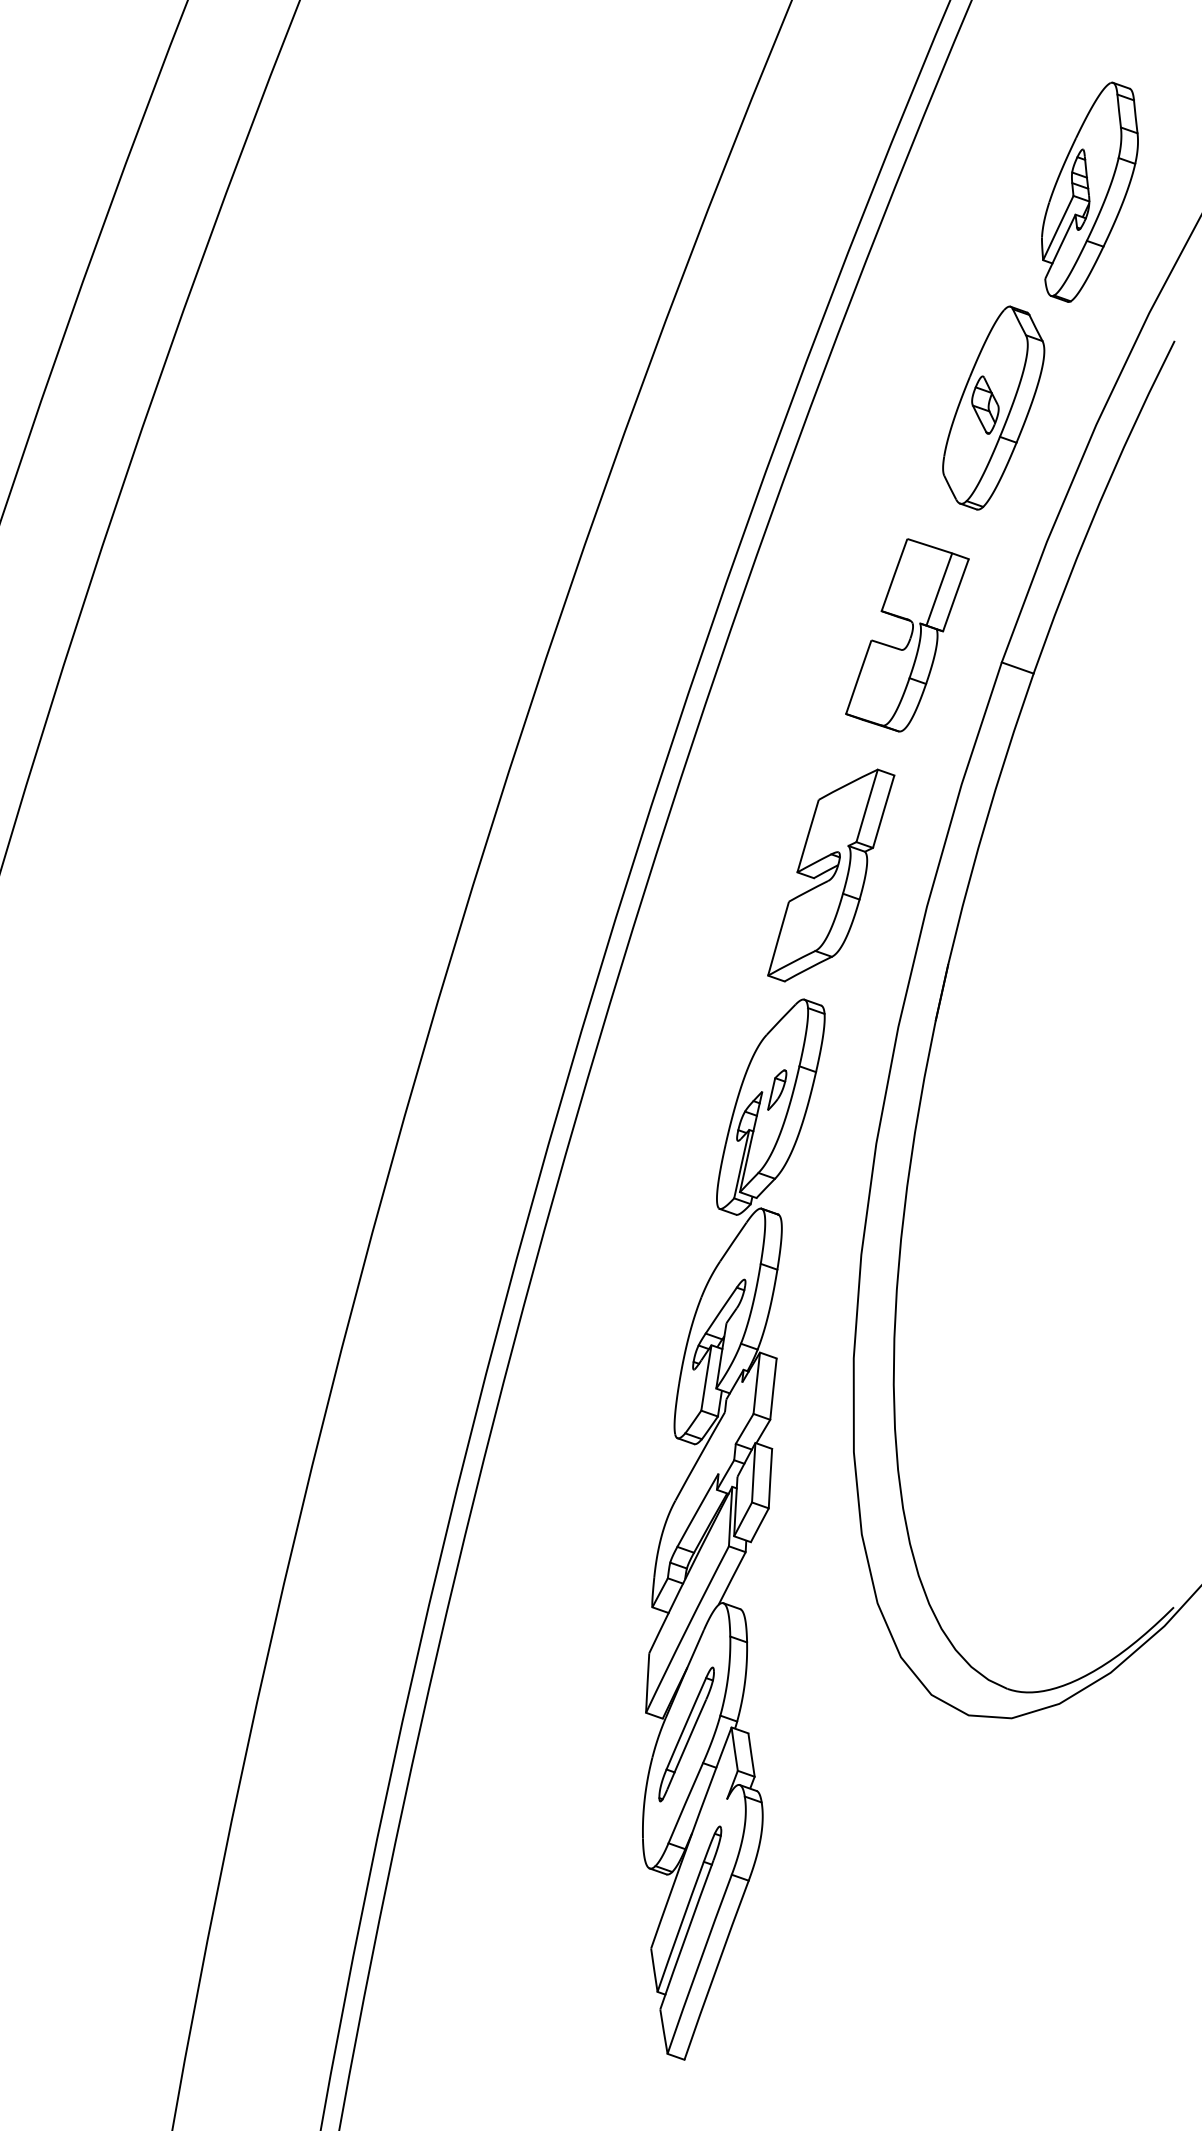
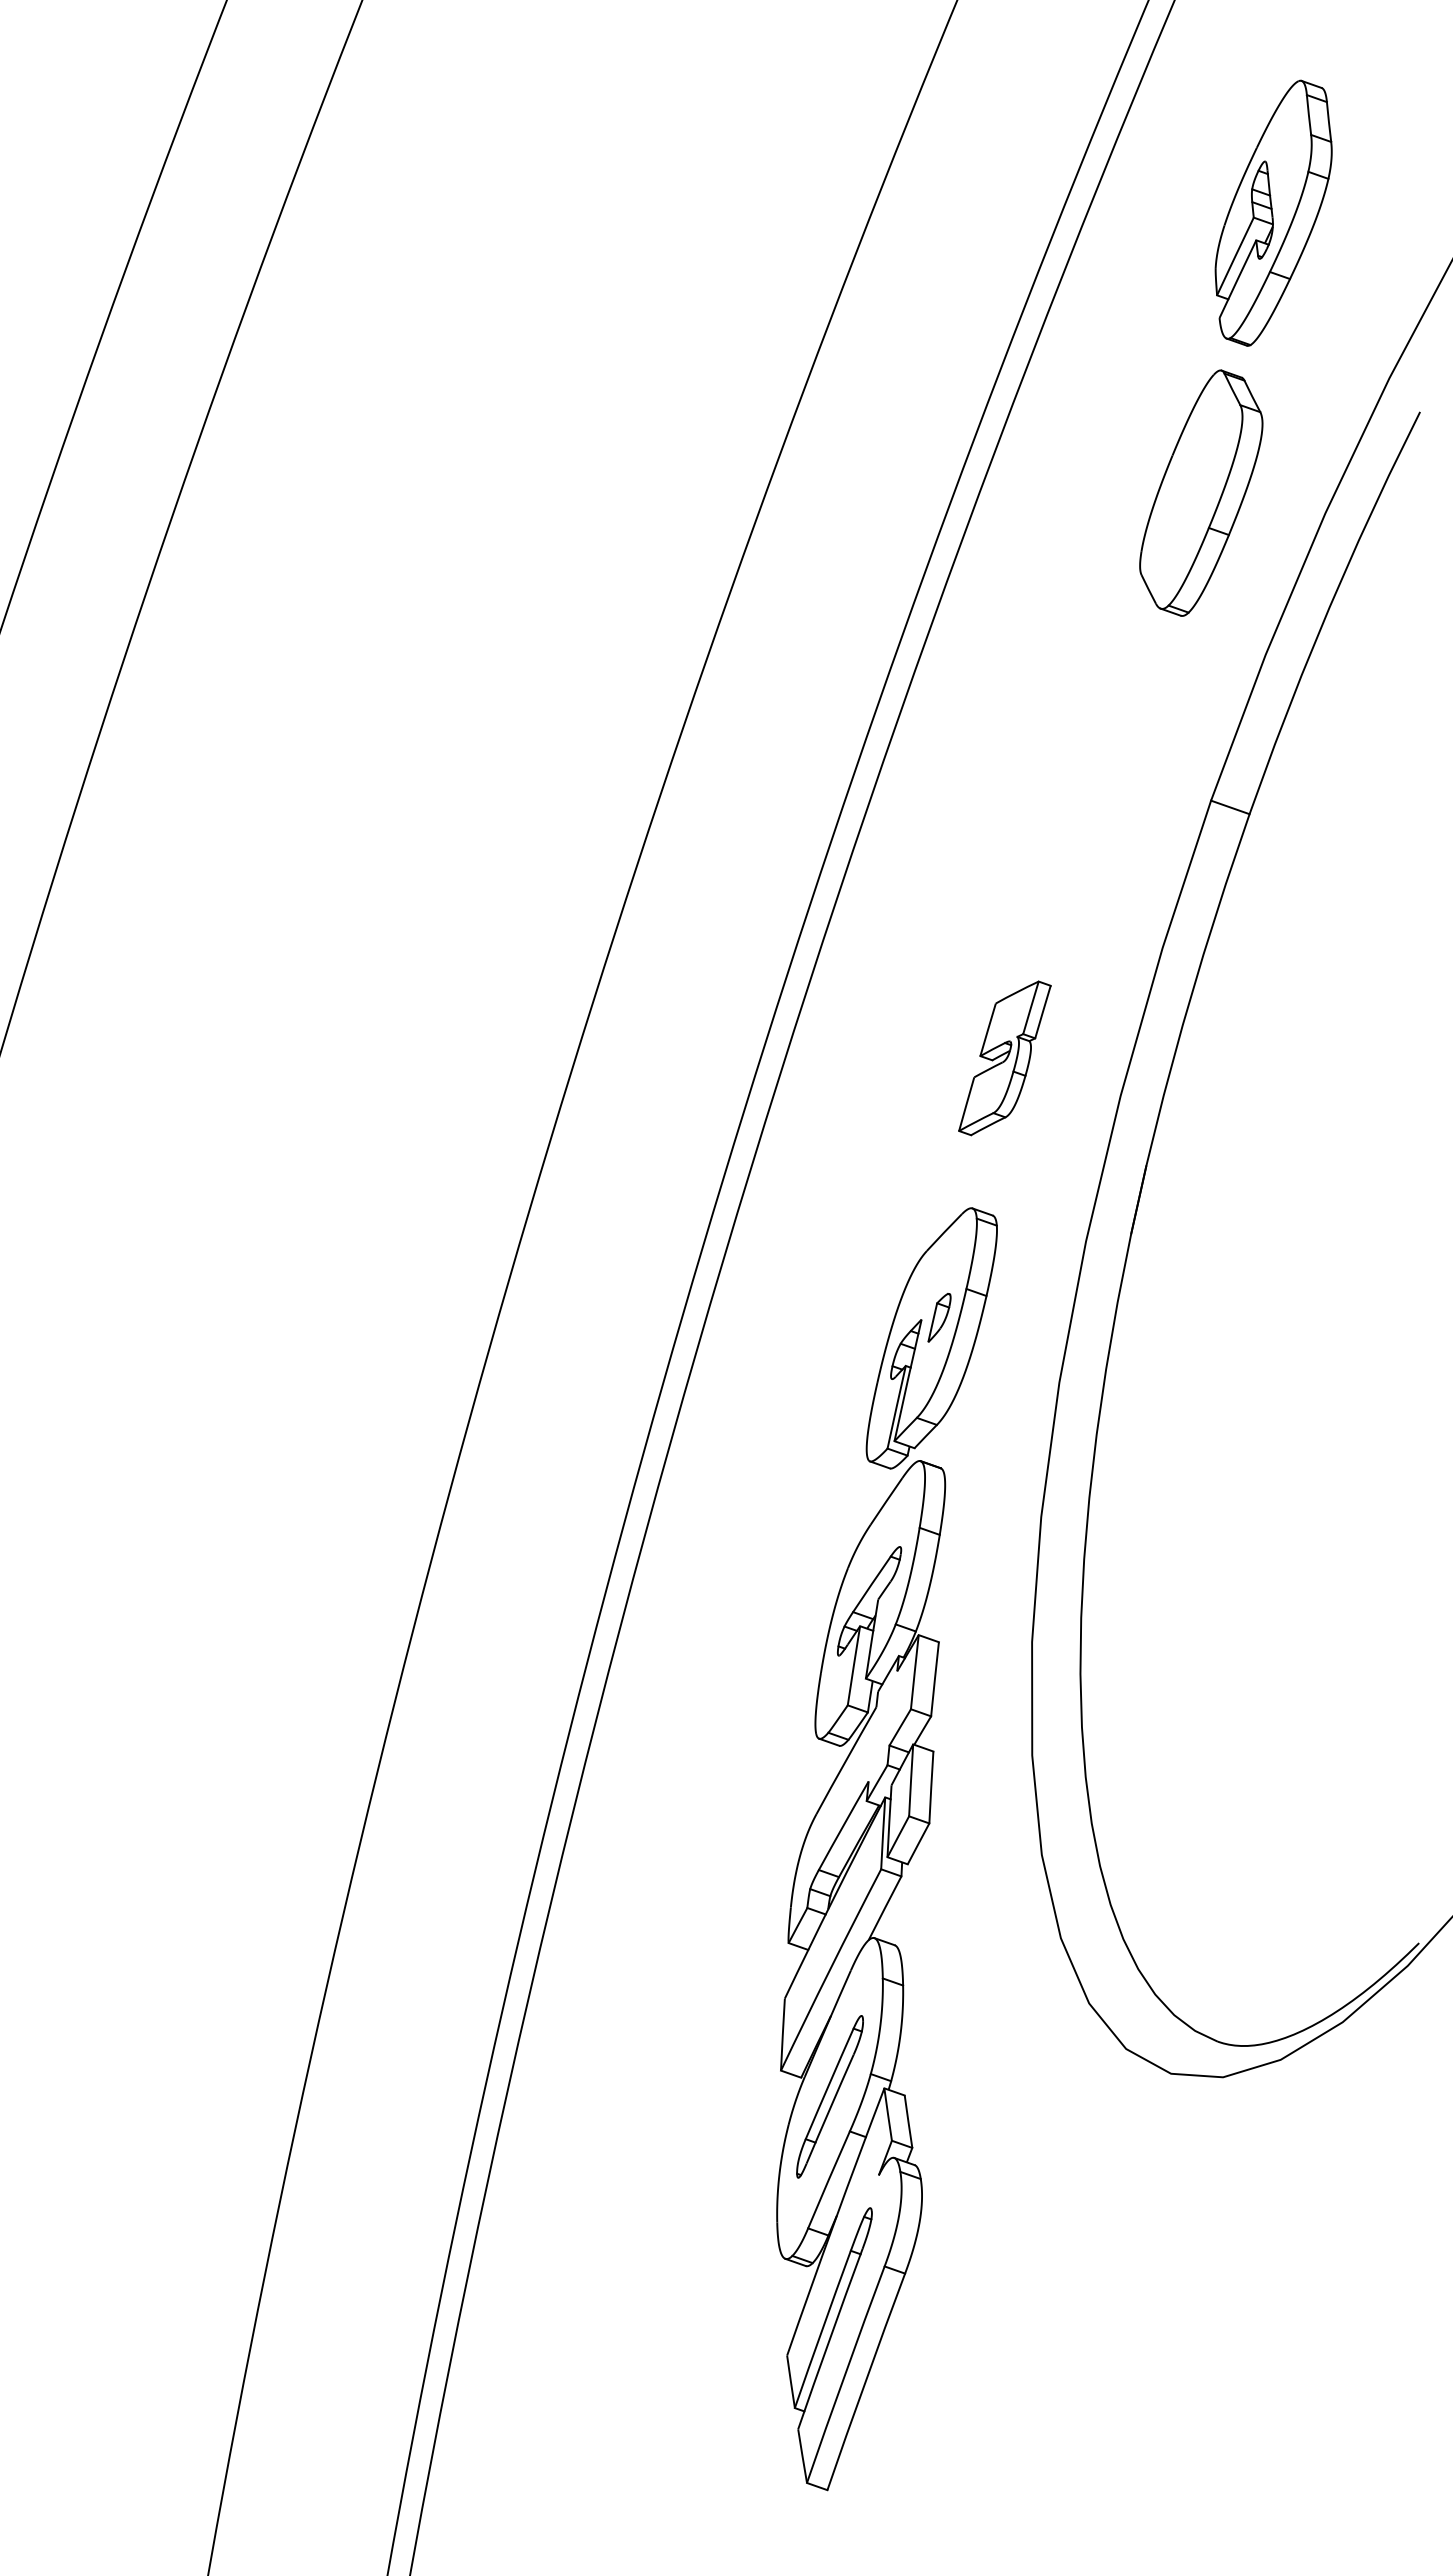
part: (1089, 191) -> (1273, 212), moved
part: (985, 405) -> (1191, 489), removed
part: (907, 634) -> (1096, 767), removed
part: (830, 875) -> (1004, 1058), size x0.6

